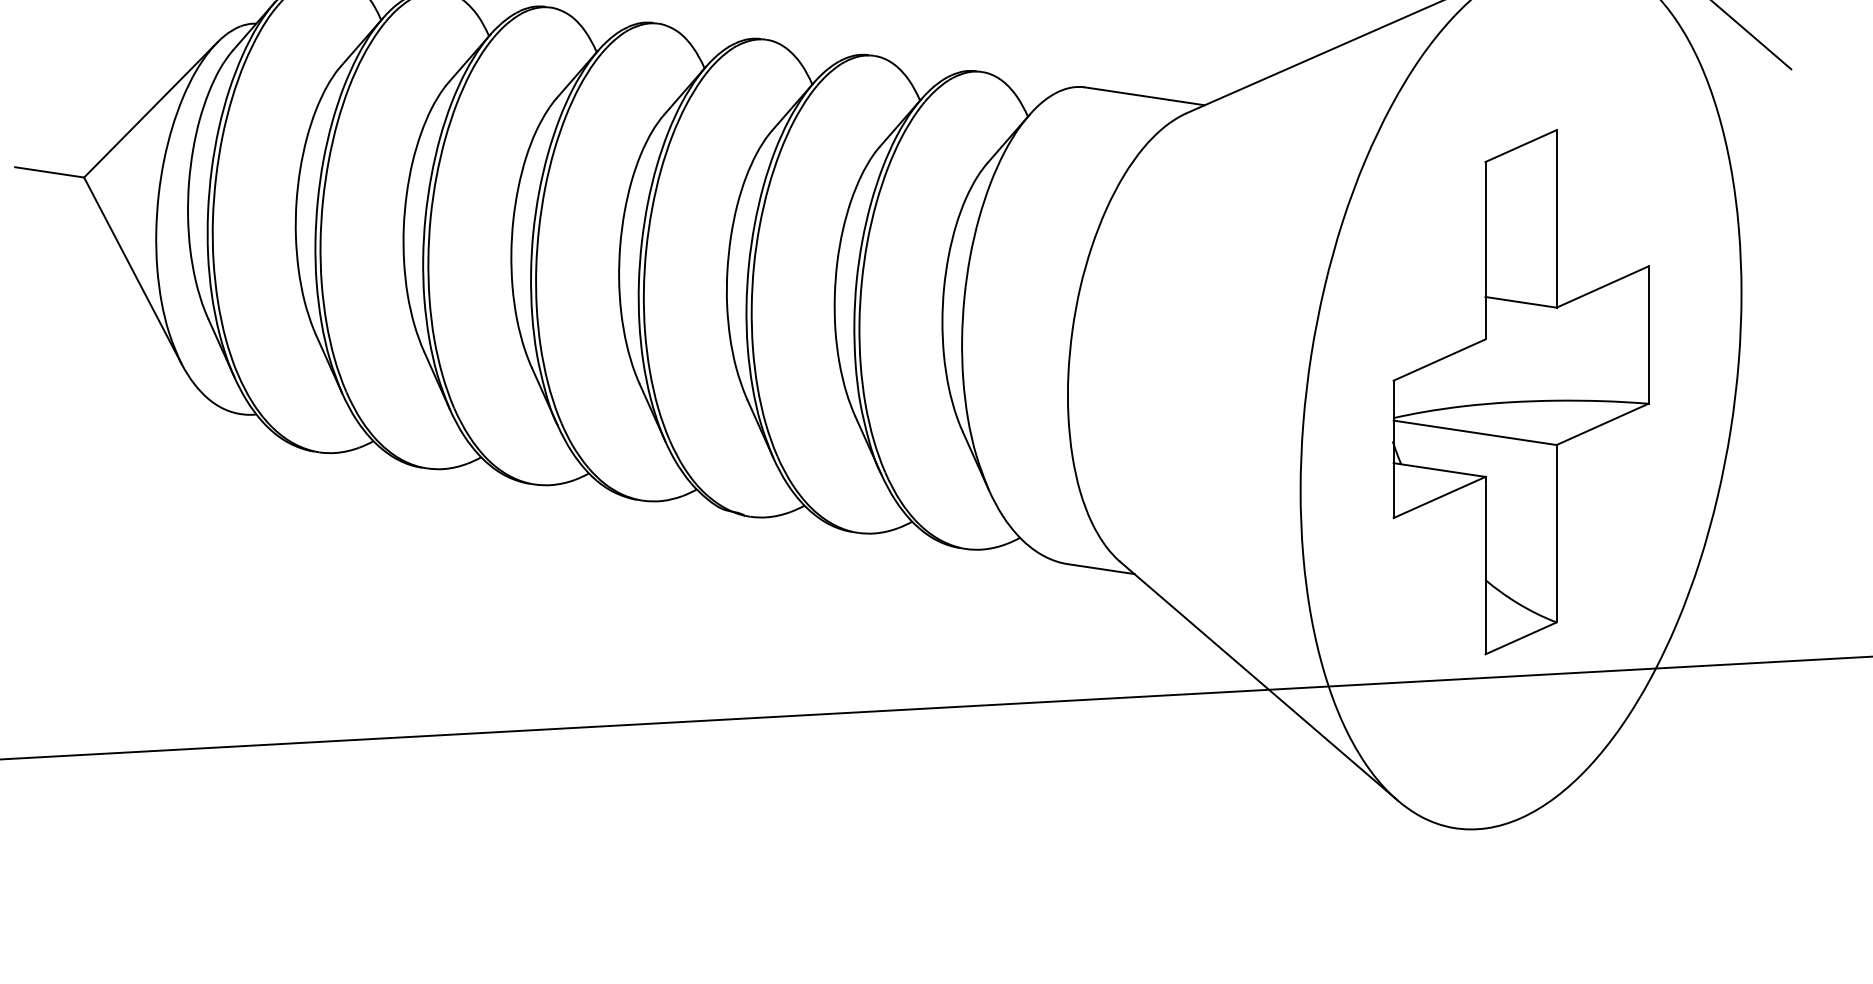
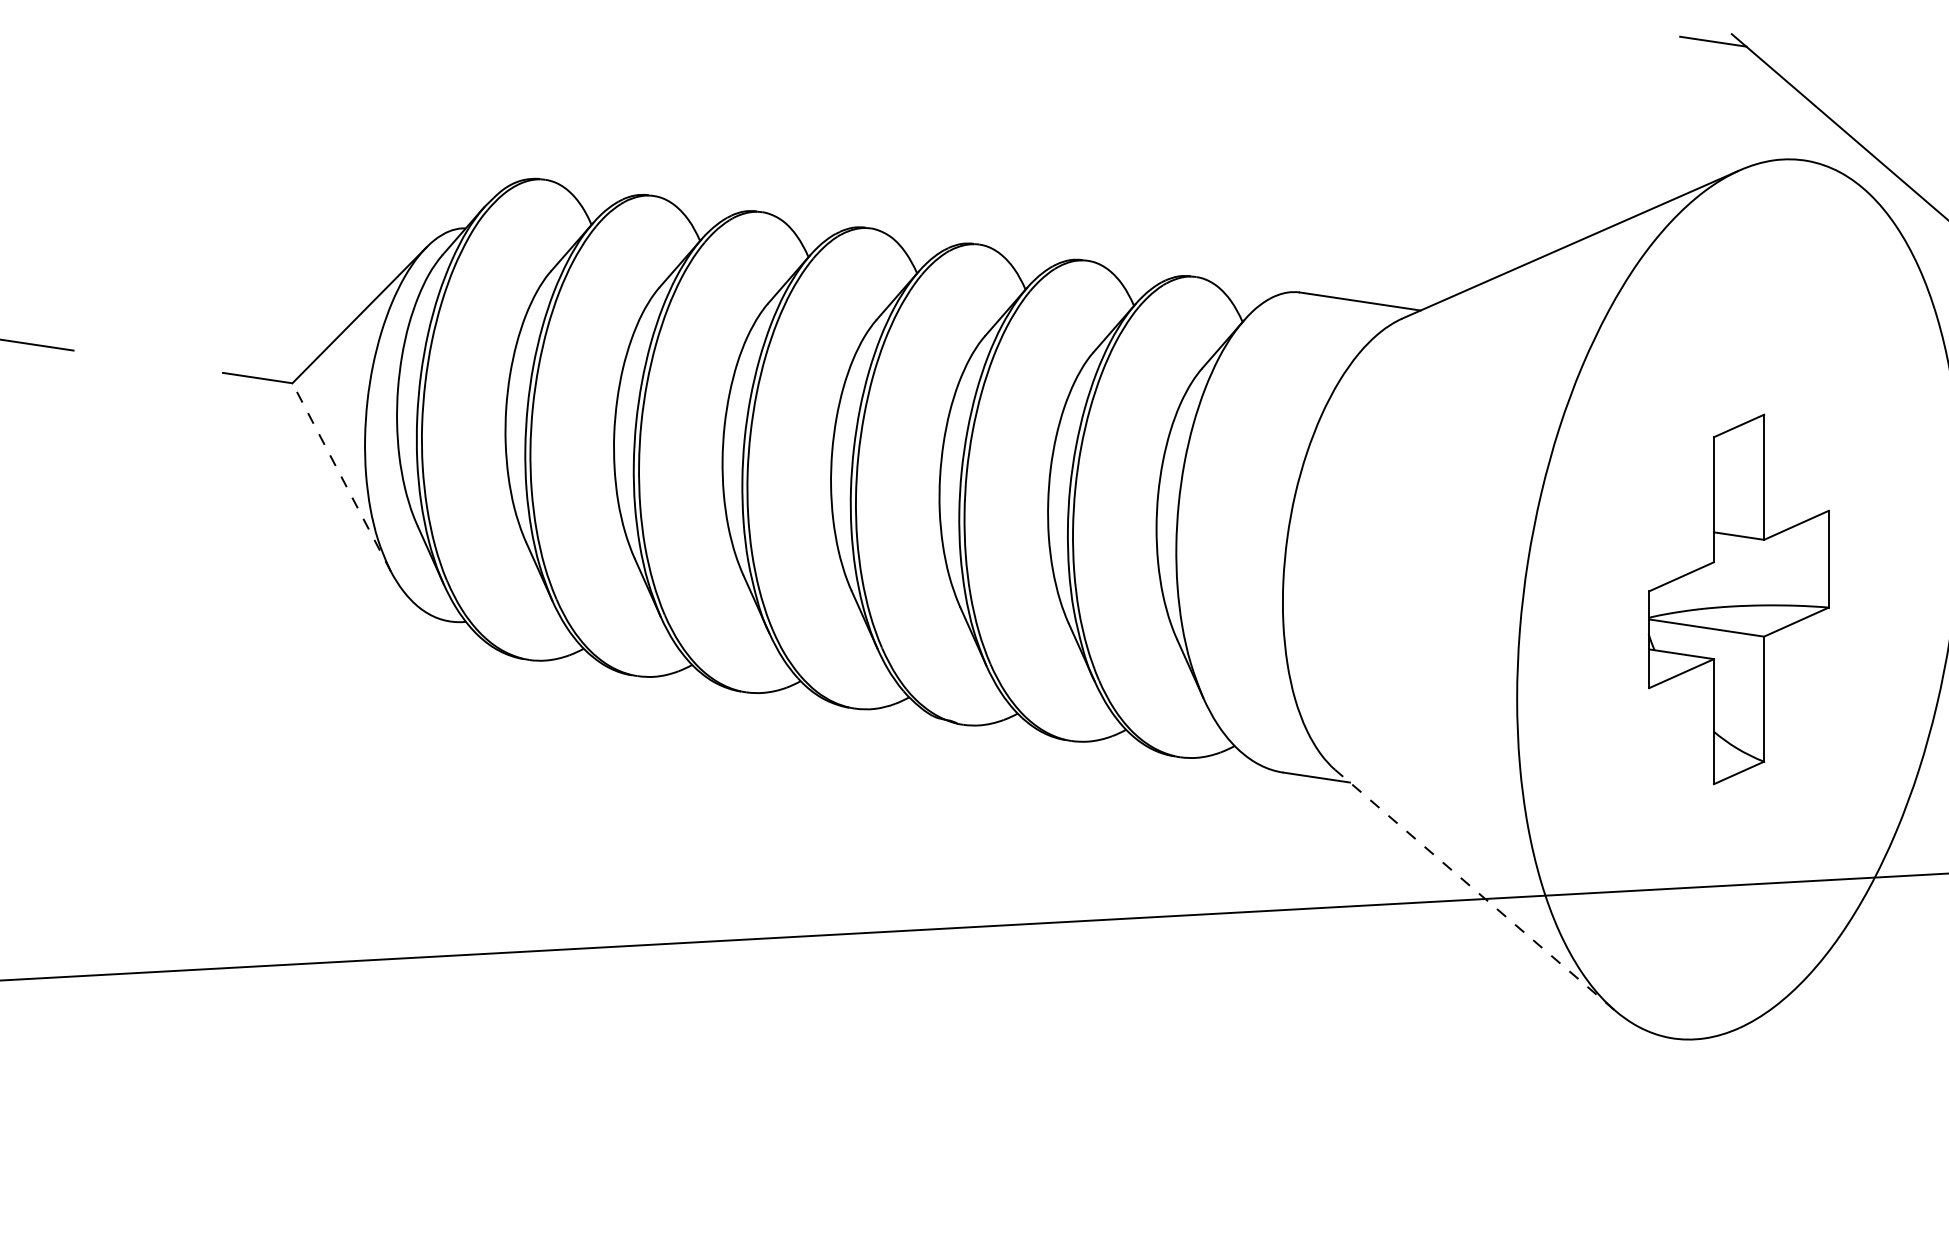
line: (132, 271) -> (341, 477), solid -> dashed
part: (1520, 392) -> (1738, 599), size x0.7
line: (1258, 680) -> (1474, 889), solid -> dashed

